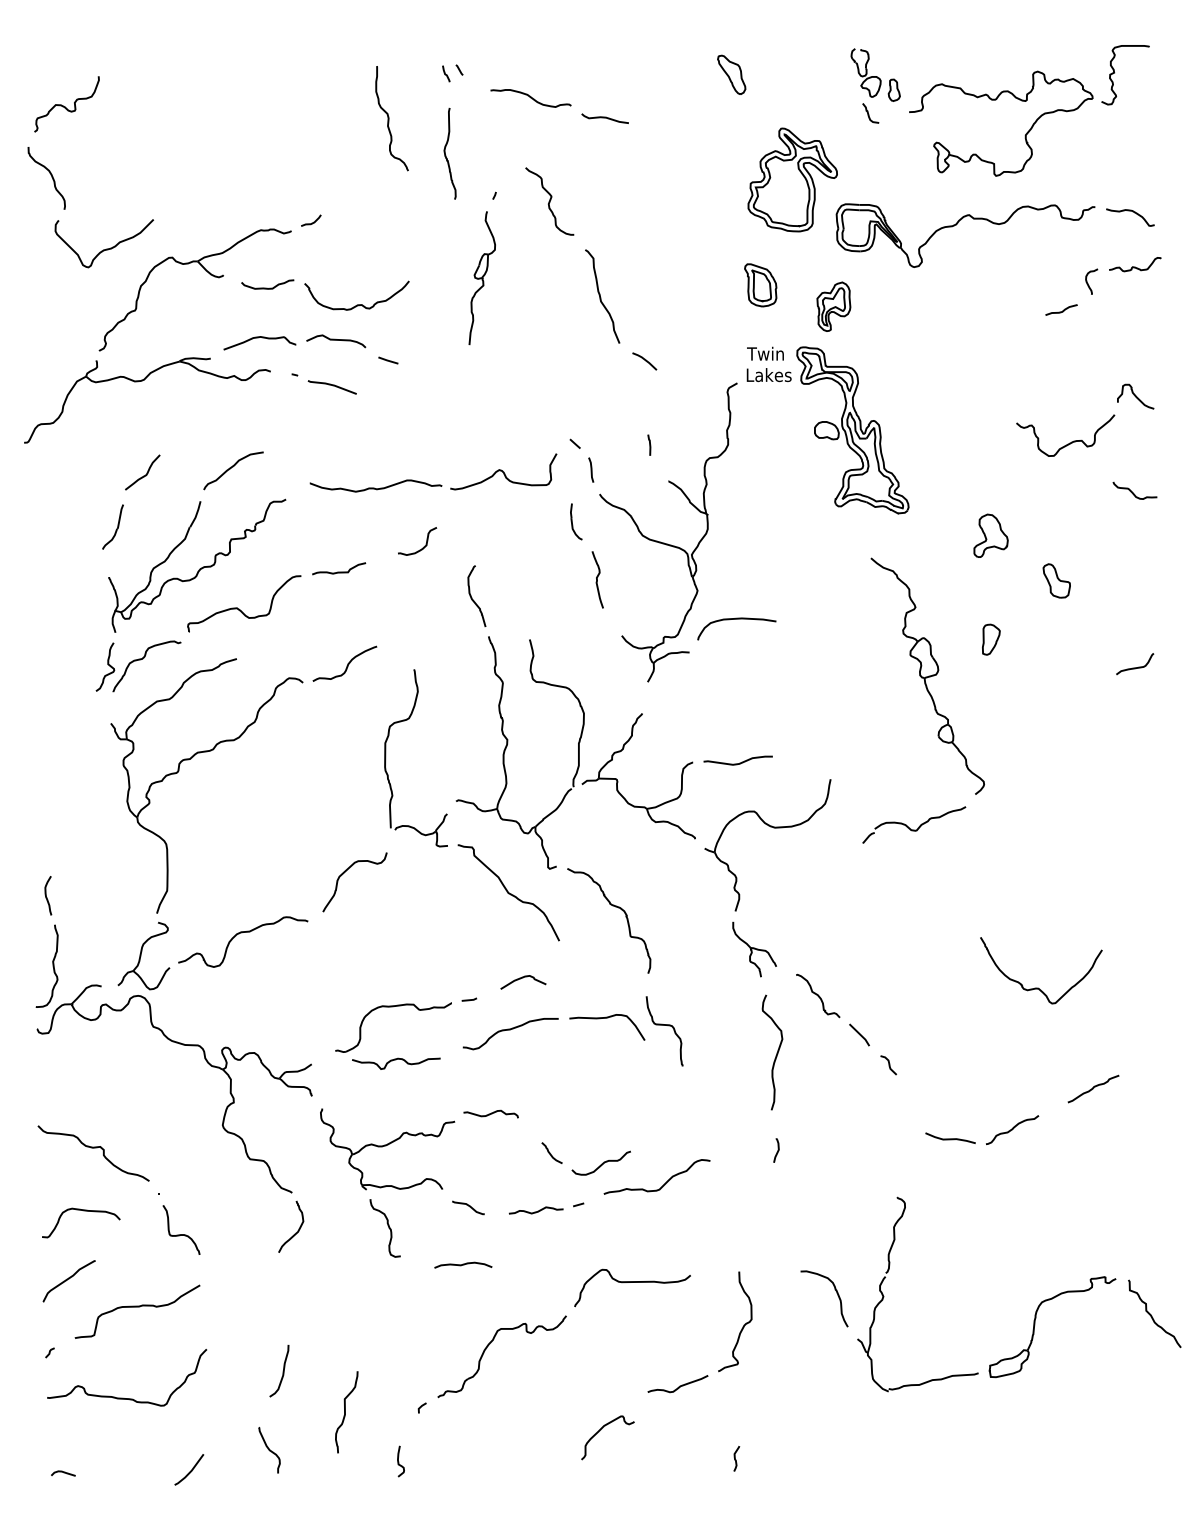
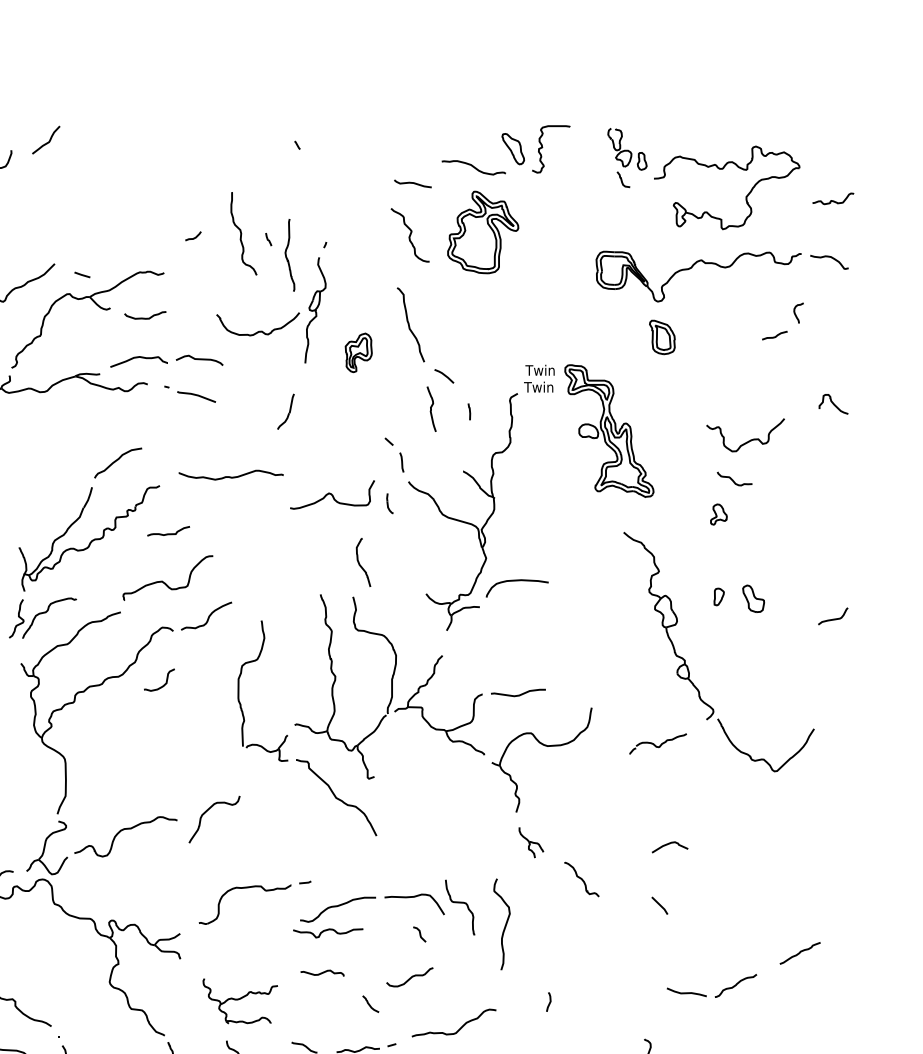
curve: (445, 73) -> (268, 239), moved
curve: (1114, 73) -> (542, 148), moved
curve: (530, 98) -> (473, 167), moved
curve: (389, 118) -> (241, 233), moved
curve: (446, 155) -> (287, 256), moved
part: (792, 179) -> (482, 232), moved
curve: (549, 201) -> (410, 235), moved
curve: (311, 222) -> (193, 237), moved
curve: (1135, 266) -> (833, 200), moved
part: (760, 285) -> (662, 337), moved
curve: (357, 304) -> (258, 331), moved
part: (833, 306) -> (358, 352), moved
line: (388, 360) -> (82, 274), moved
text: (768, 375) -> (542, 387), Lakes -> Twin
curve: (1069, 442) -> (748, 440), moved
line: (649, 444) -> (469, 411), moved
curve: (503, 471) -> (332, 494), moved
curve: (143, 475) -> (46, 142), moved
curve: (1132, 491) -> (732, 479), moved
part: (576, 521) -> (390, 503), size x0.7
part: (112, 526) -> (285, 411), moved
part: (990, 535) -> (718, 514), size x0.6
curve: (423, 546) -> (164, 684), moved
curve: (339, 571) -> (168, 533), moved
curve: (597, 579) -> (431, 408), moved
part: (1056, 580) -> (753, 598), moved
curve: (472, 597) -> (360, 563), moved
curve: (239, 608) -> (164, 581), moved
part: (991, 639) -> (719, 596), size x0.7
part: (914, 824) -> (658, 743), size x0.7
curve: (345, 872) -> (207, 811), moved
part: (612, 906) -> (418, 808), removed
part: (754, 949) -> (531, 842), size x0.7
curve: (523, 978) -> (670, 844), moved
curve: (1038, 987) -> (763, 758), moved
line: (859, 1034) -> (659, 905), moved
curve: (776, 1052) -> (505, 924), moved
curve: (396, 1060) -> (328, 930), moved
curve: (888, 1065) -> (419, 934), moved
part: (387, 1149) -> (240, 1001), size x0.7
curve: (601, 1163) -> (410, 977), moved

